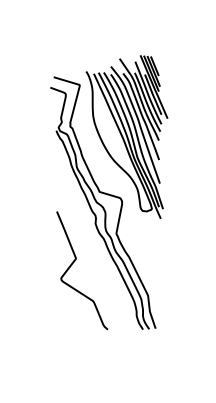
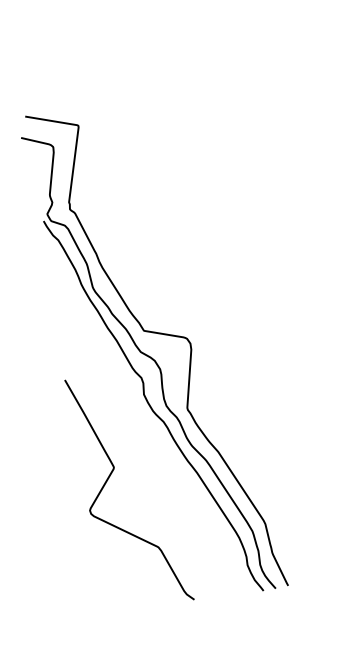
part: (126, 136) -> (183, 215), removed

